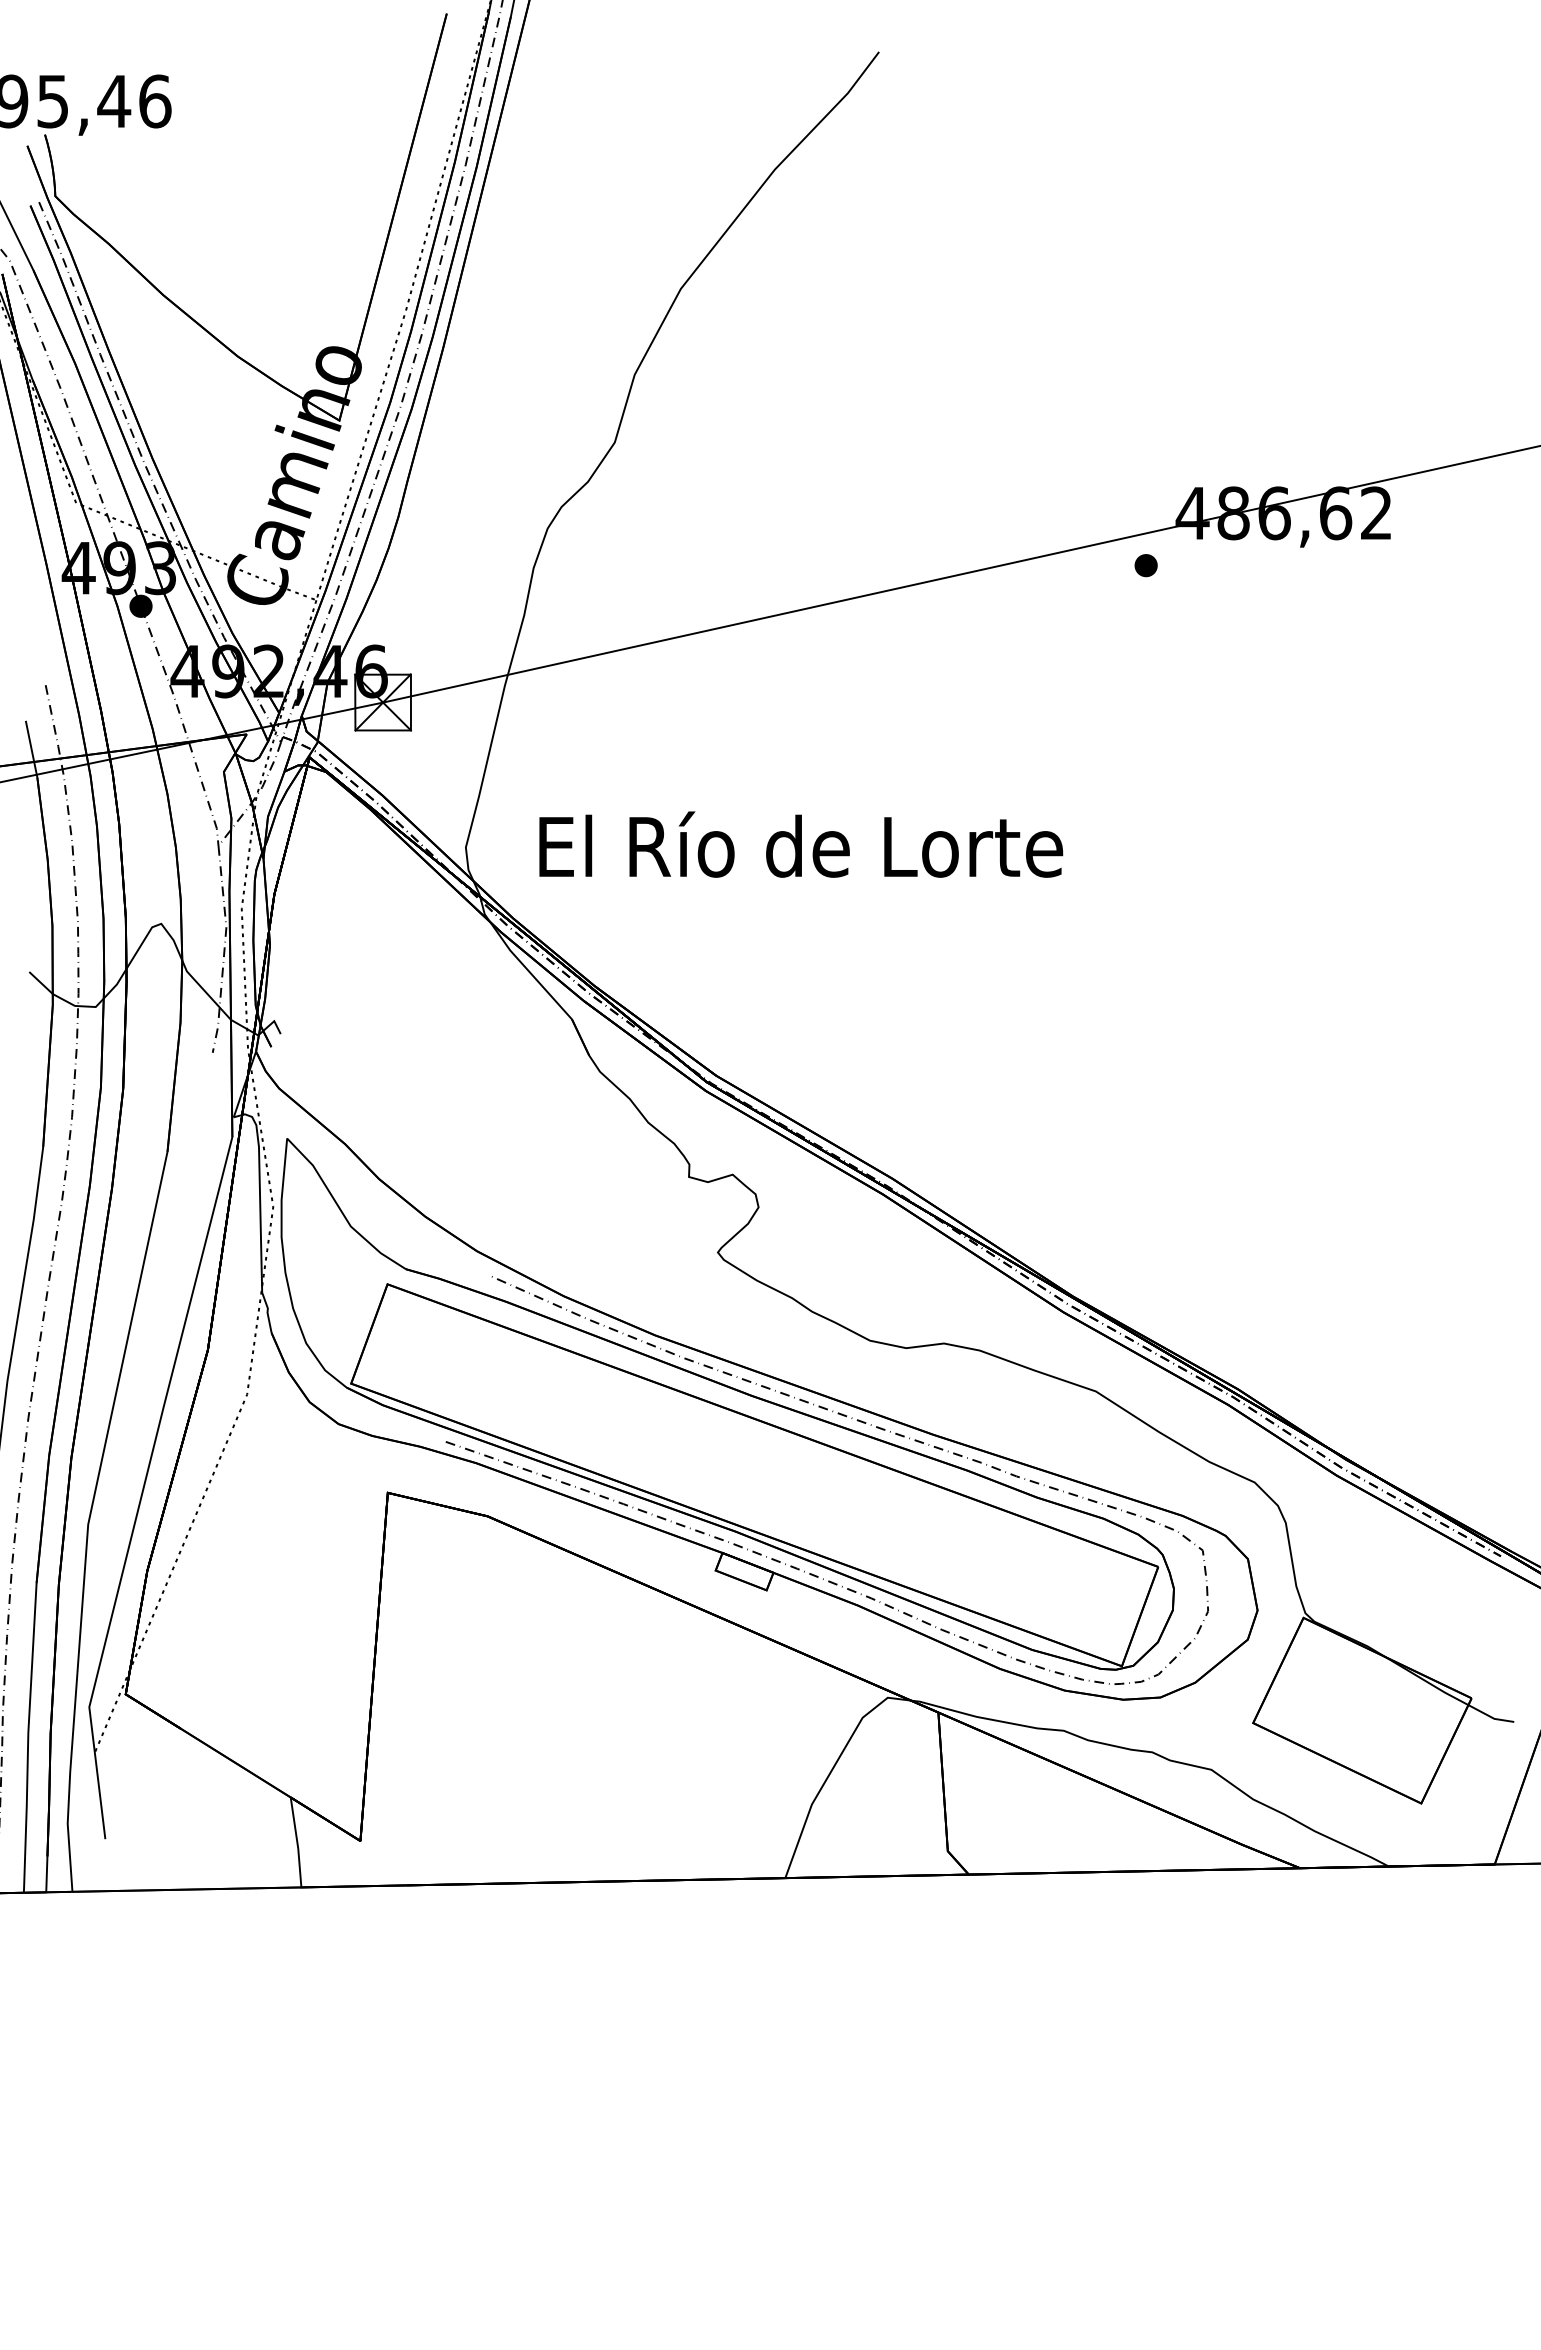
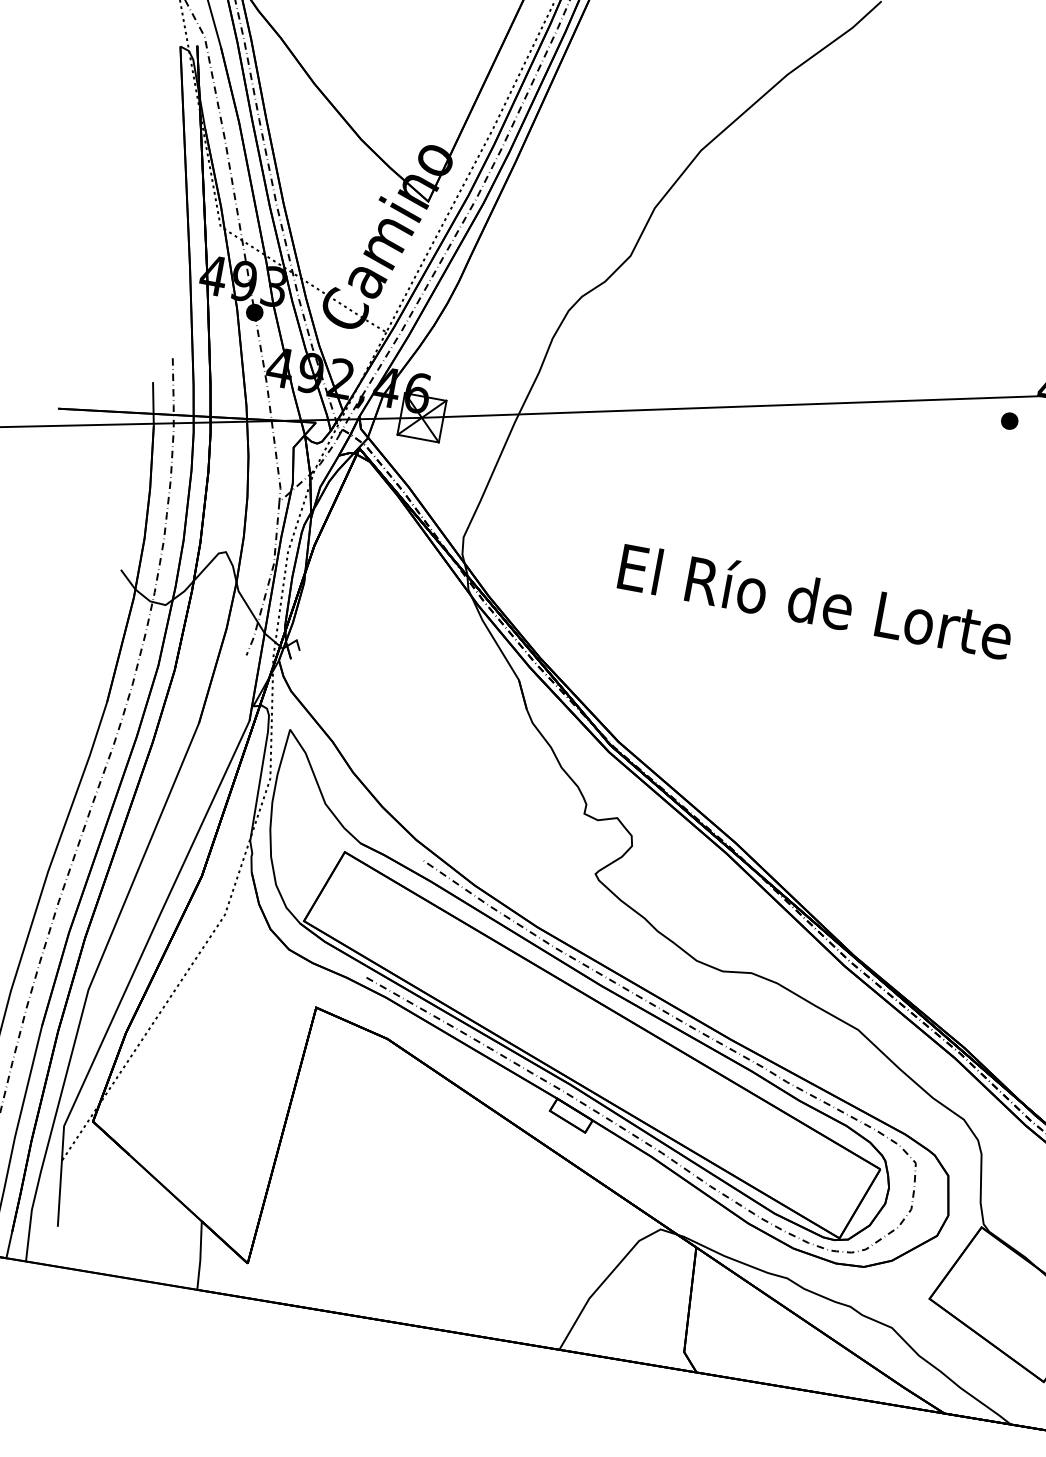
text: (801, 844) -> (816, 600), moved

